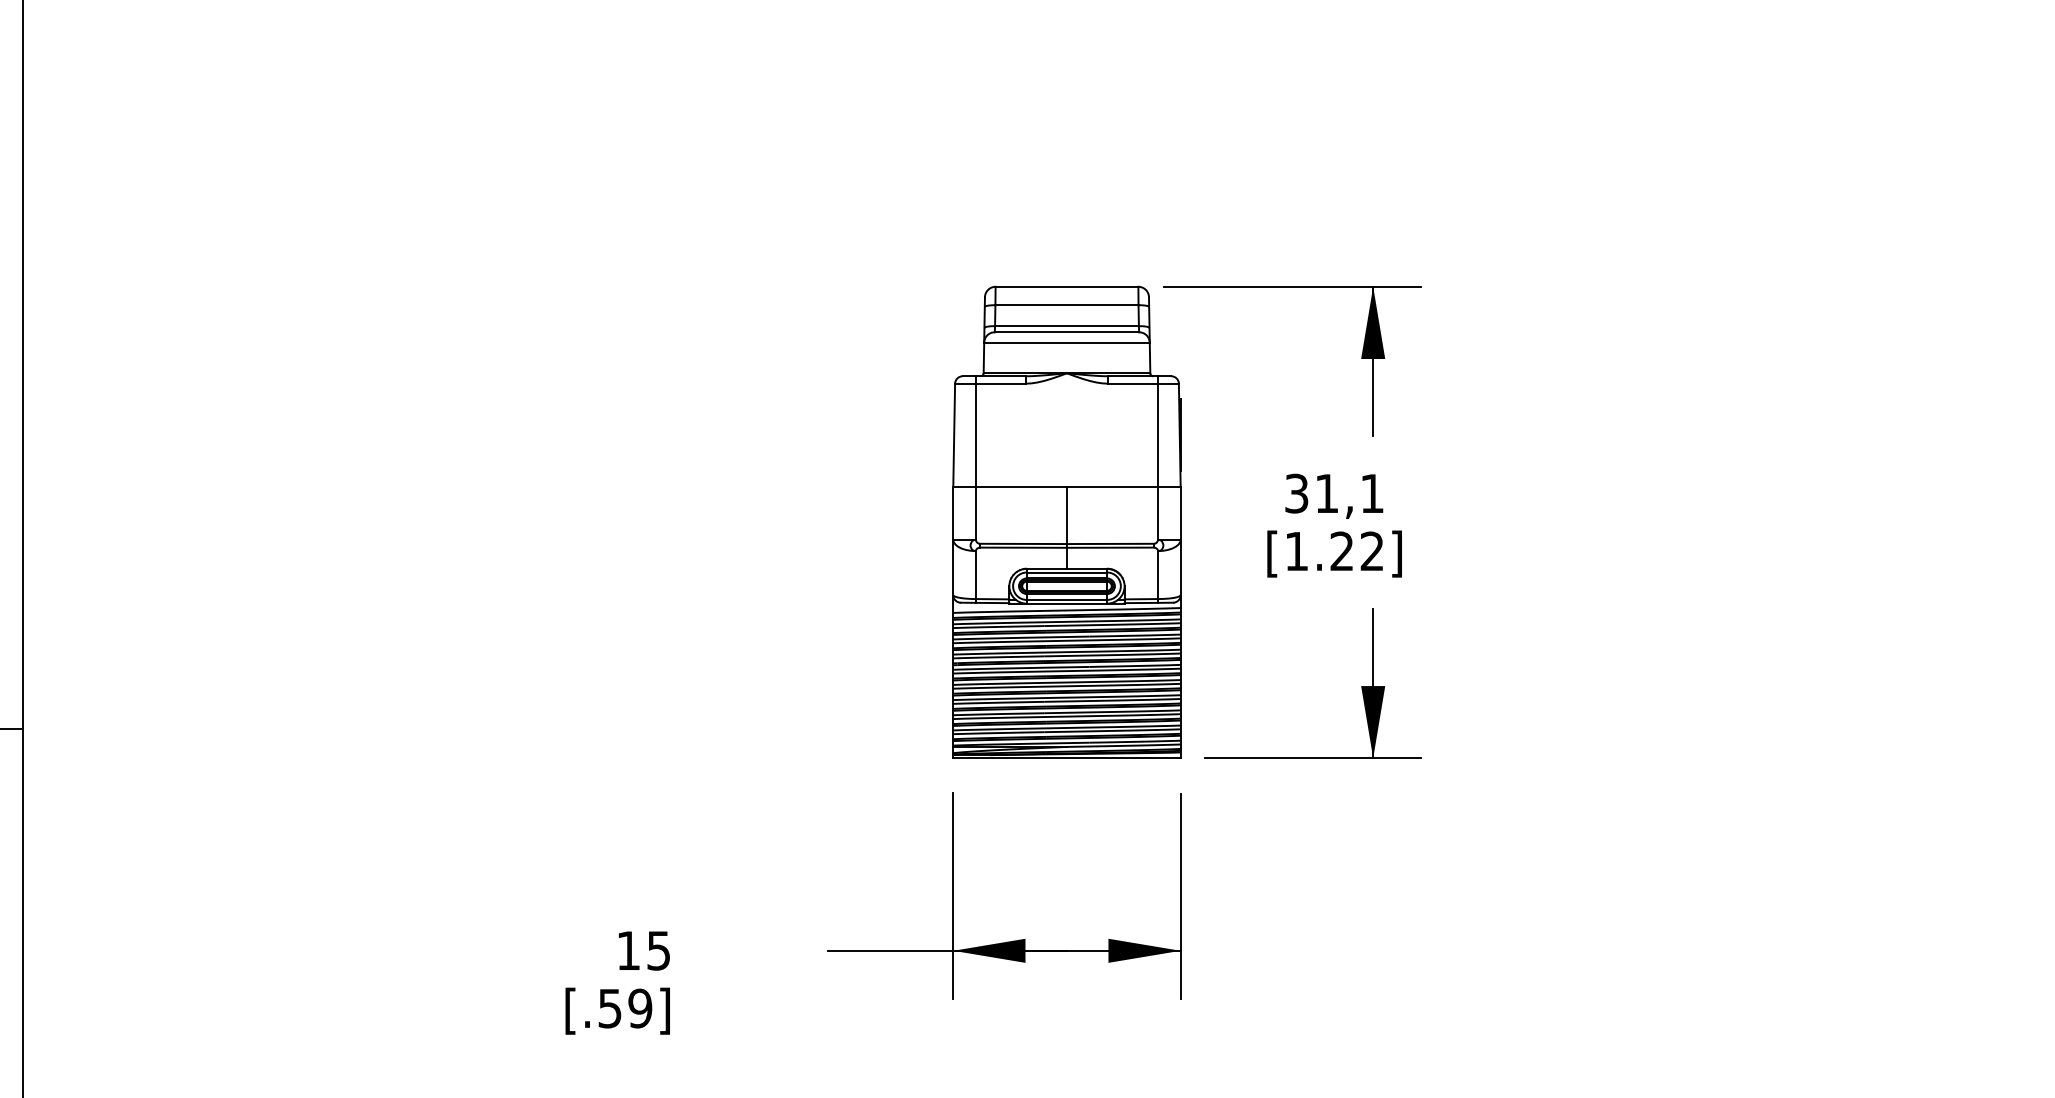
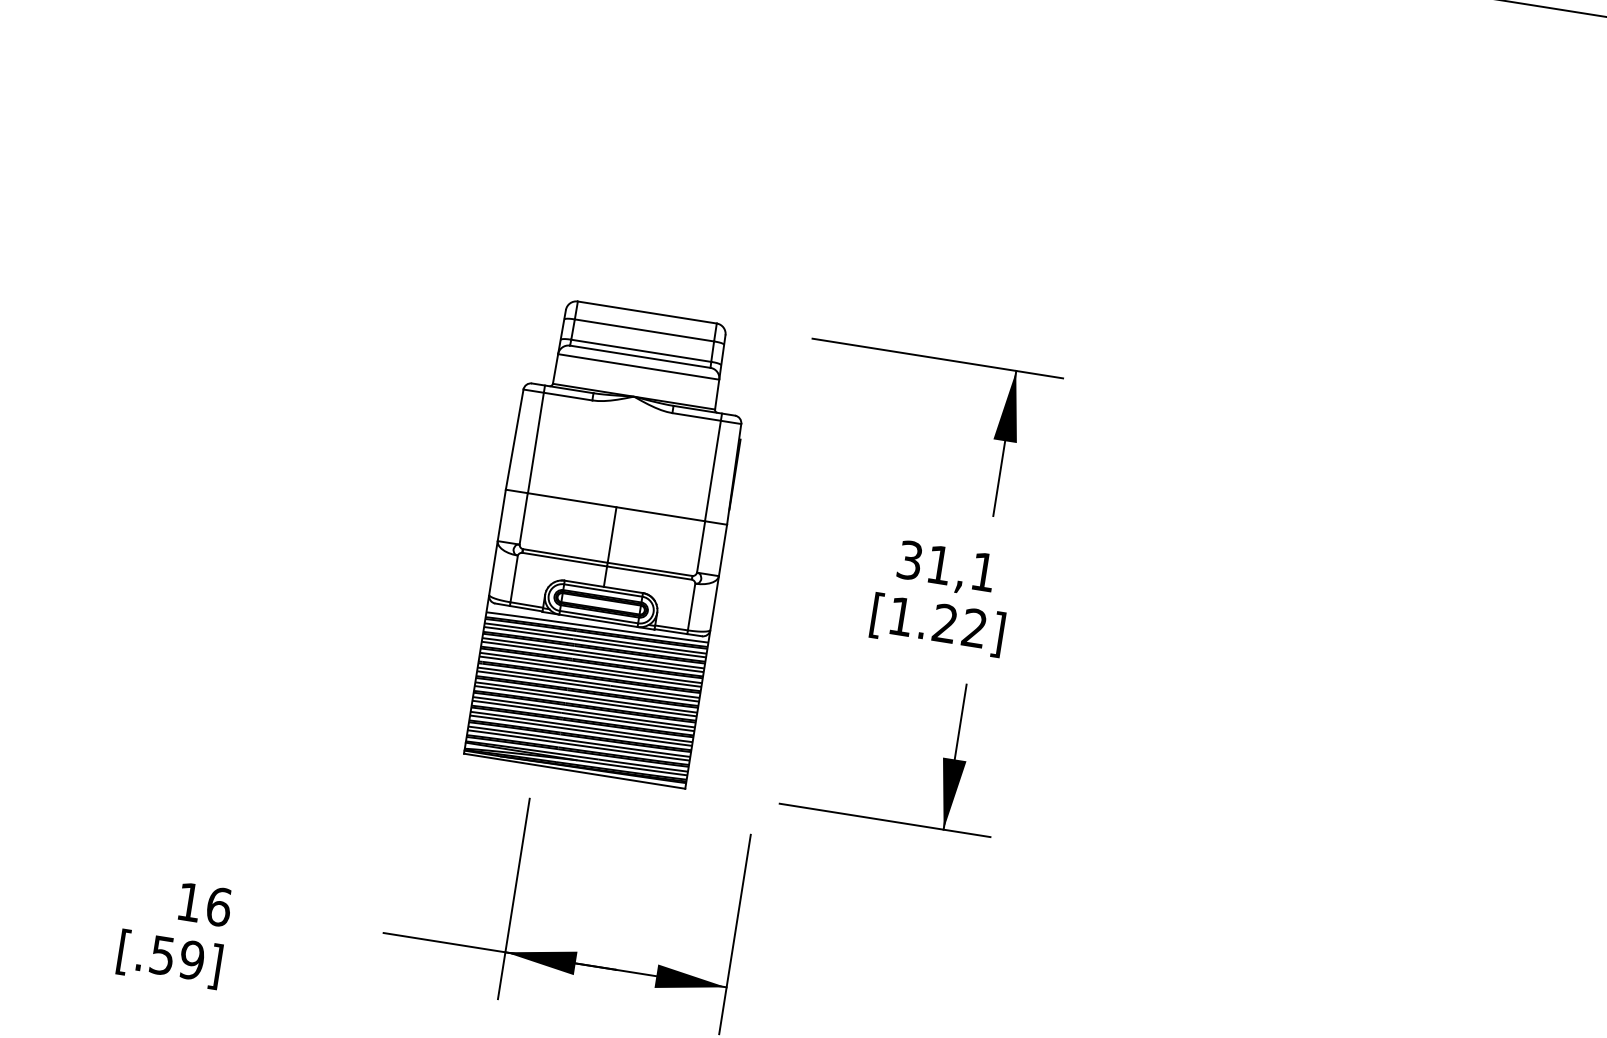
part: (1066, 521) -> (610, 540), moved
text: (659, 950) -> (219, 906), 15 -> 16

